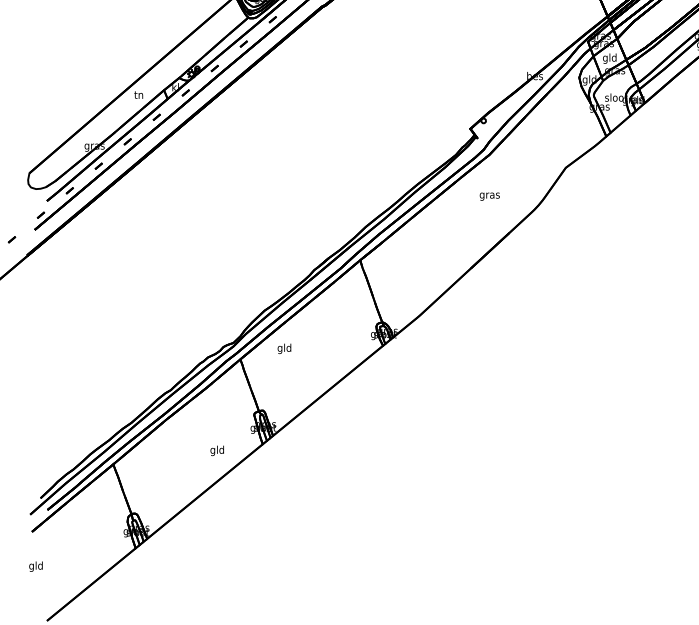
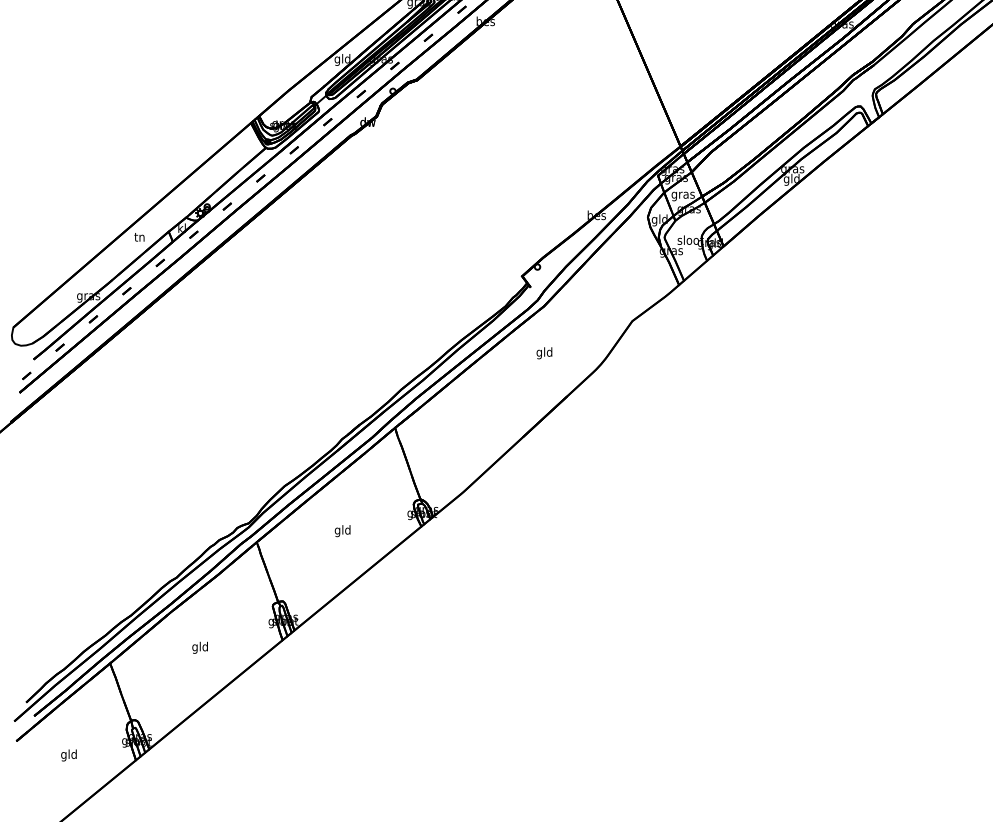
text: (609, 58) -> (682, 195), gld -> gras
text: (489, 195) -> (544, 353), gras -> gld
text: (284, 349) -> (342, 531), moved
text: (216, 450) -> (199, 647), moved
text: (35, 566) -> (68, 755), moved

